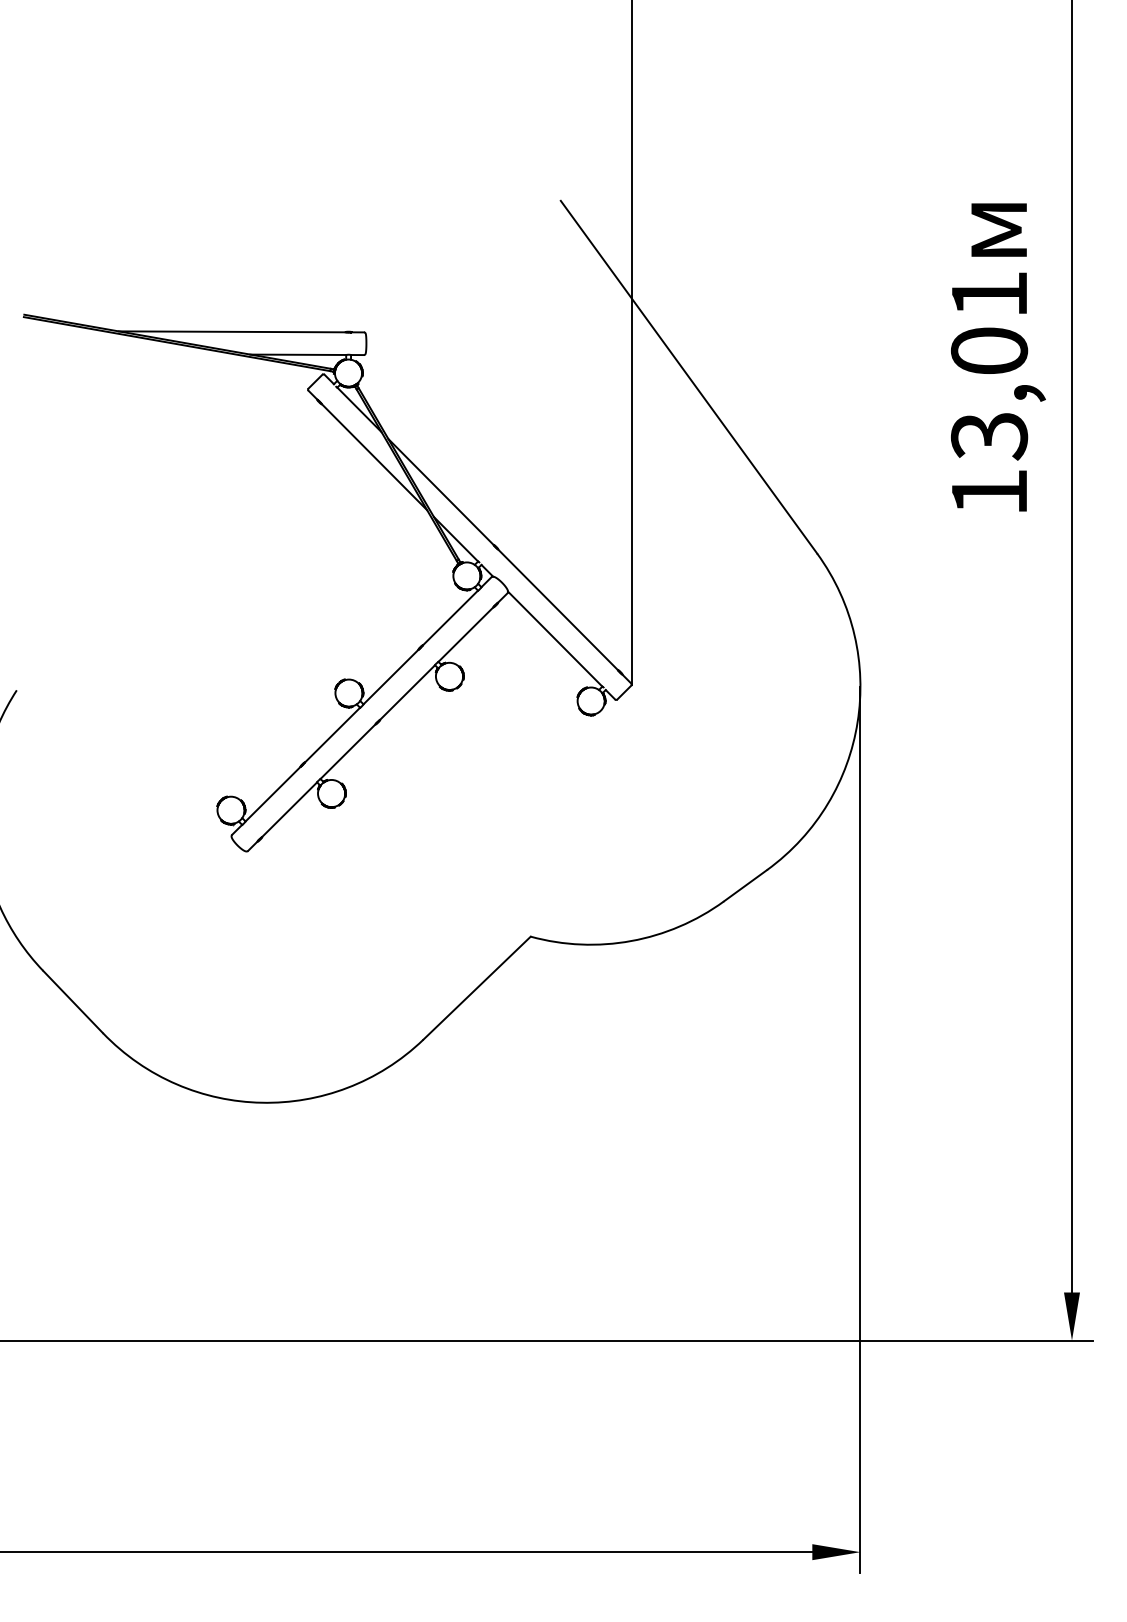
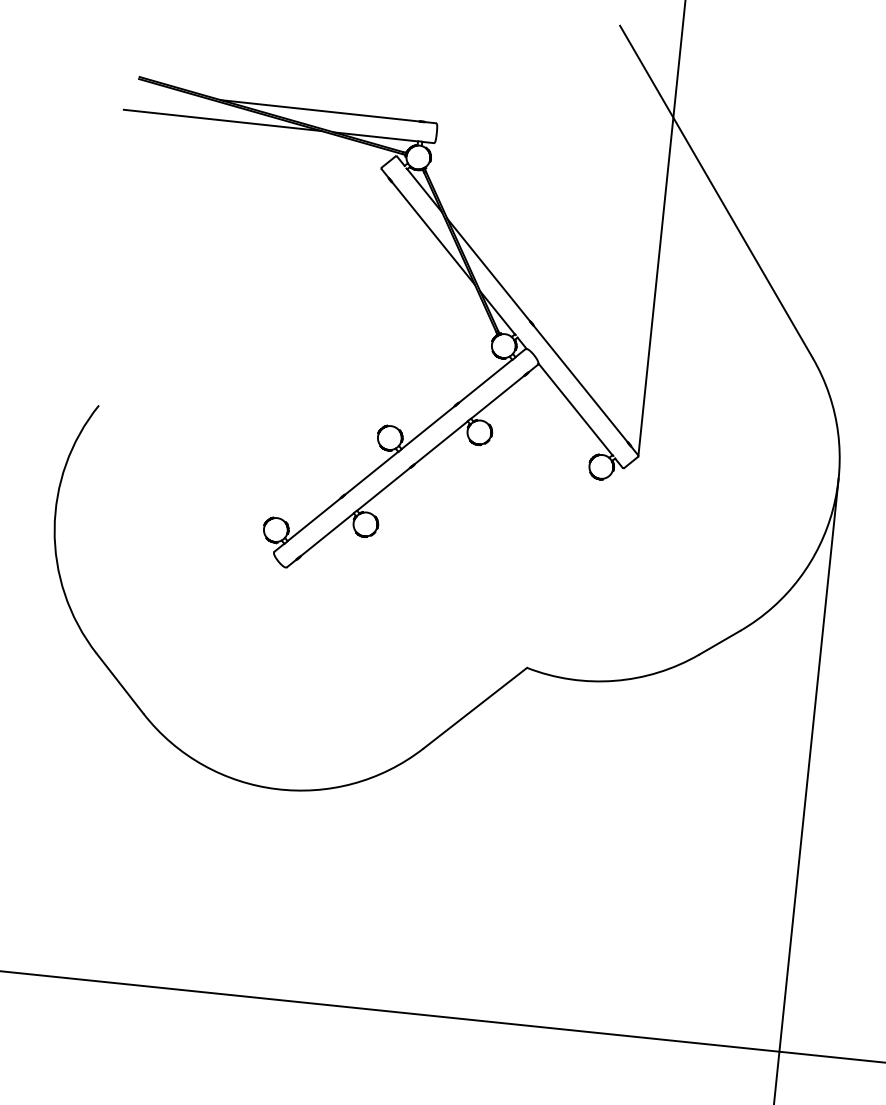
line: (123, 353) -> (223, 119), added

